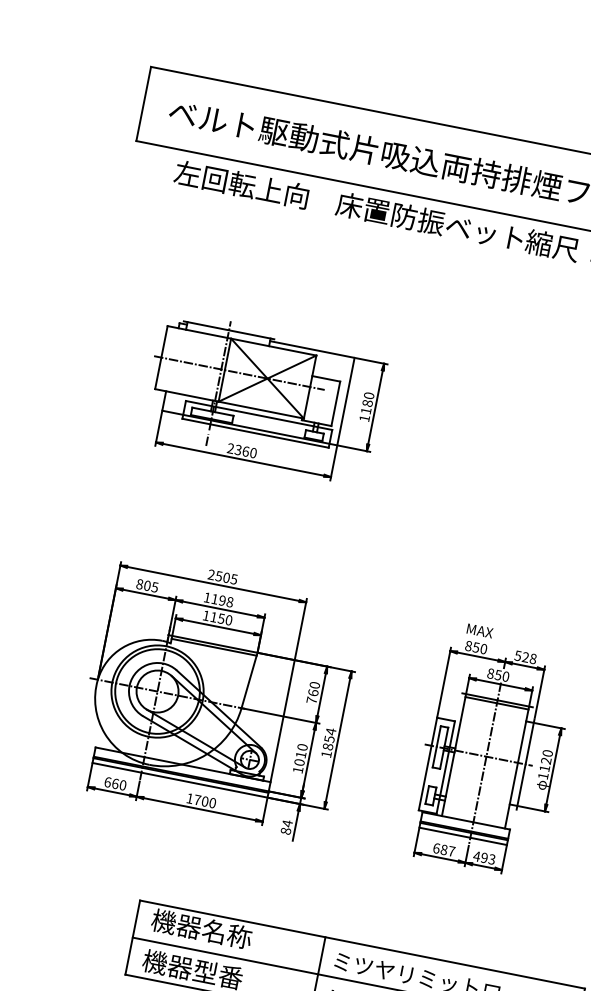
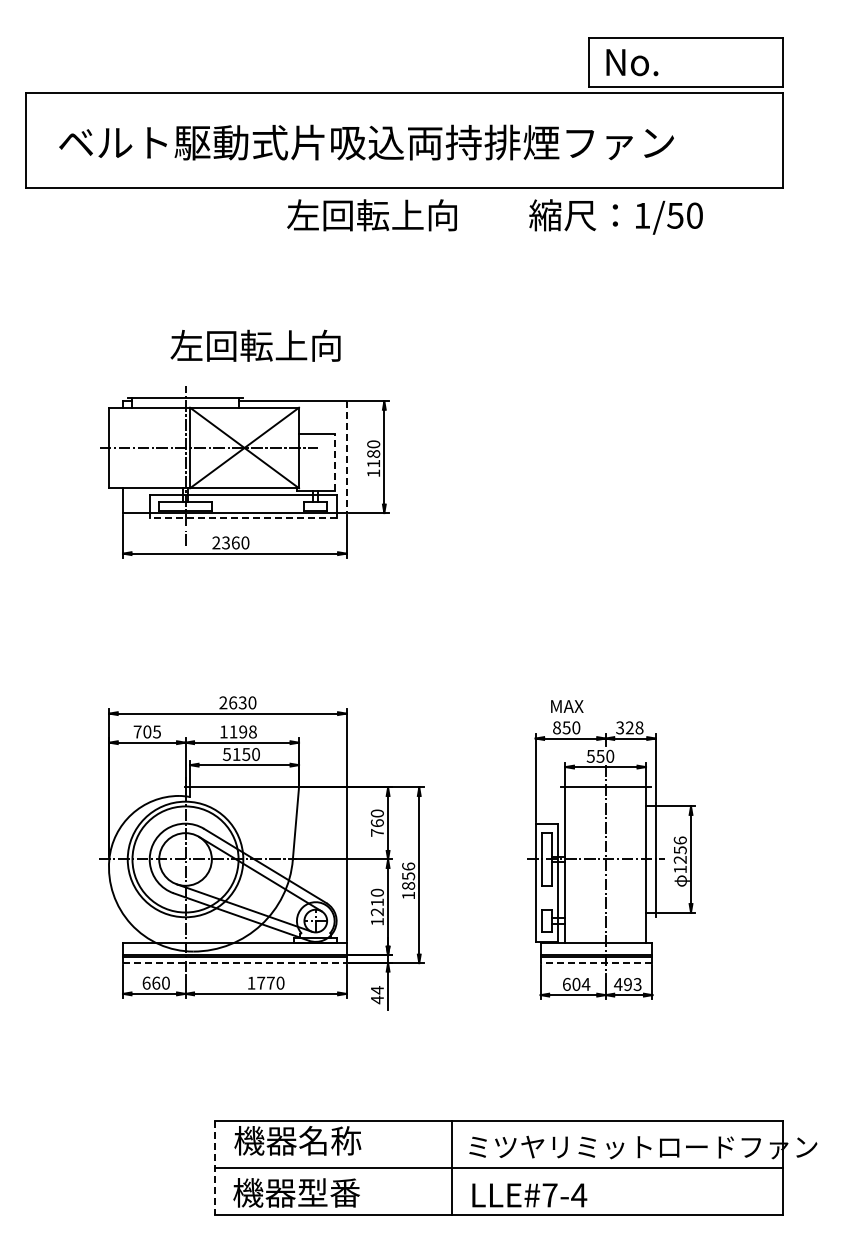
text: (241, 184) -> (255, 345), moved
text: (429, 221) -> (405, 215), 床置防振ベット -> 左回転上向
line: (345, 401) -> (346, 457), solid -> dashed
line: (335, 403) -> (334, 461), solid -> dashed
line: (254, 433) -> (242, 518), solid -> dashed
text: (226, 577) -> (242, 702), 2505 -> 2630
text: (139, 583) -> (137, 731), 805 -> 705
text: (205, 615) -> (226, 754), 1150 -> 5150
line: (214, 647) -> (244, 791), removed
text: (517, 655) -> (619, 727), 528 -> 328
text: (490, 672) -> (590, 755), 850 -> 550
line: (496, 703) -> (605, 791), removed
text: (330, 731) -> (408, 866), 1854 -> 1856
text: (545, 760) -> (679, 849), 1120 -> 1256
text: (299, 762) -> (377, 912), 1010 -> 1210
line: (179, 780) -> (234, 963), solid -> dashed
text: (204, 801) -> (270, 982), 1700 -> 1770
text: (285, 830) -> (376, 999), 84 -> 44
line: (463, 836) -> (596, 963), solid -> dashed
text: (448, 850) -> (581, 984), 687 -> 604
line: (132, 937) -> (214, 1168), solid -> dashed

